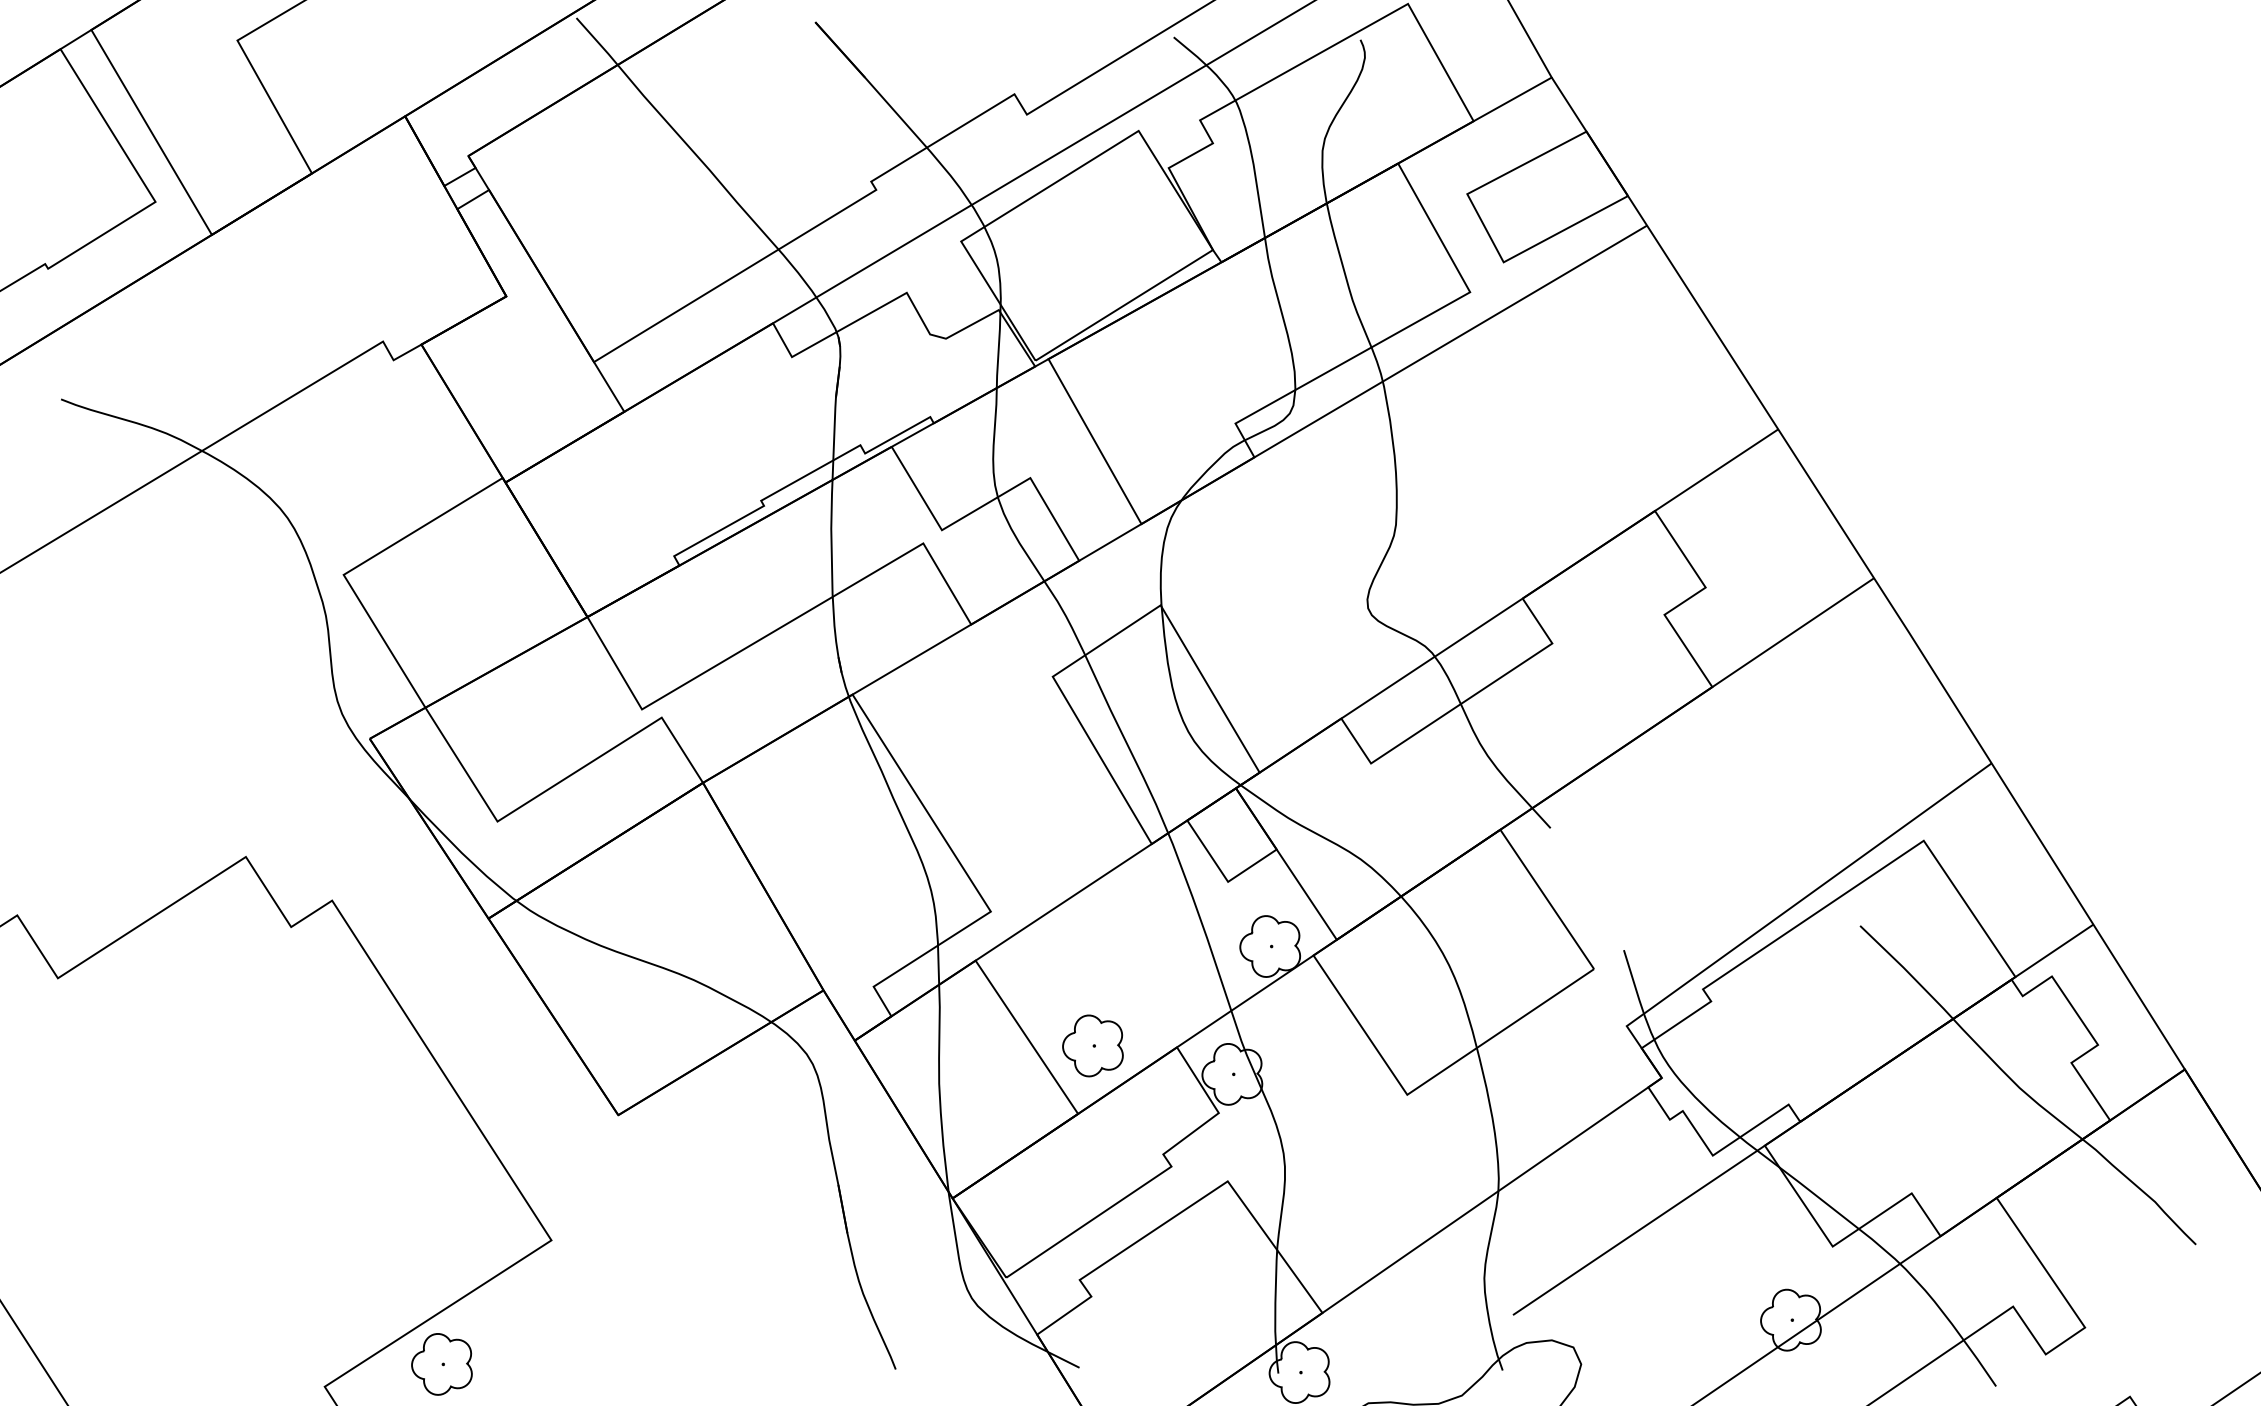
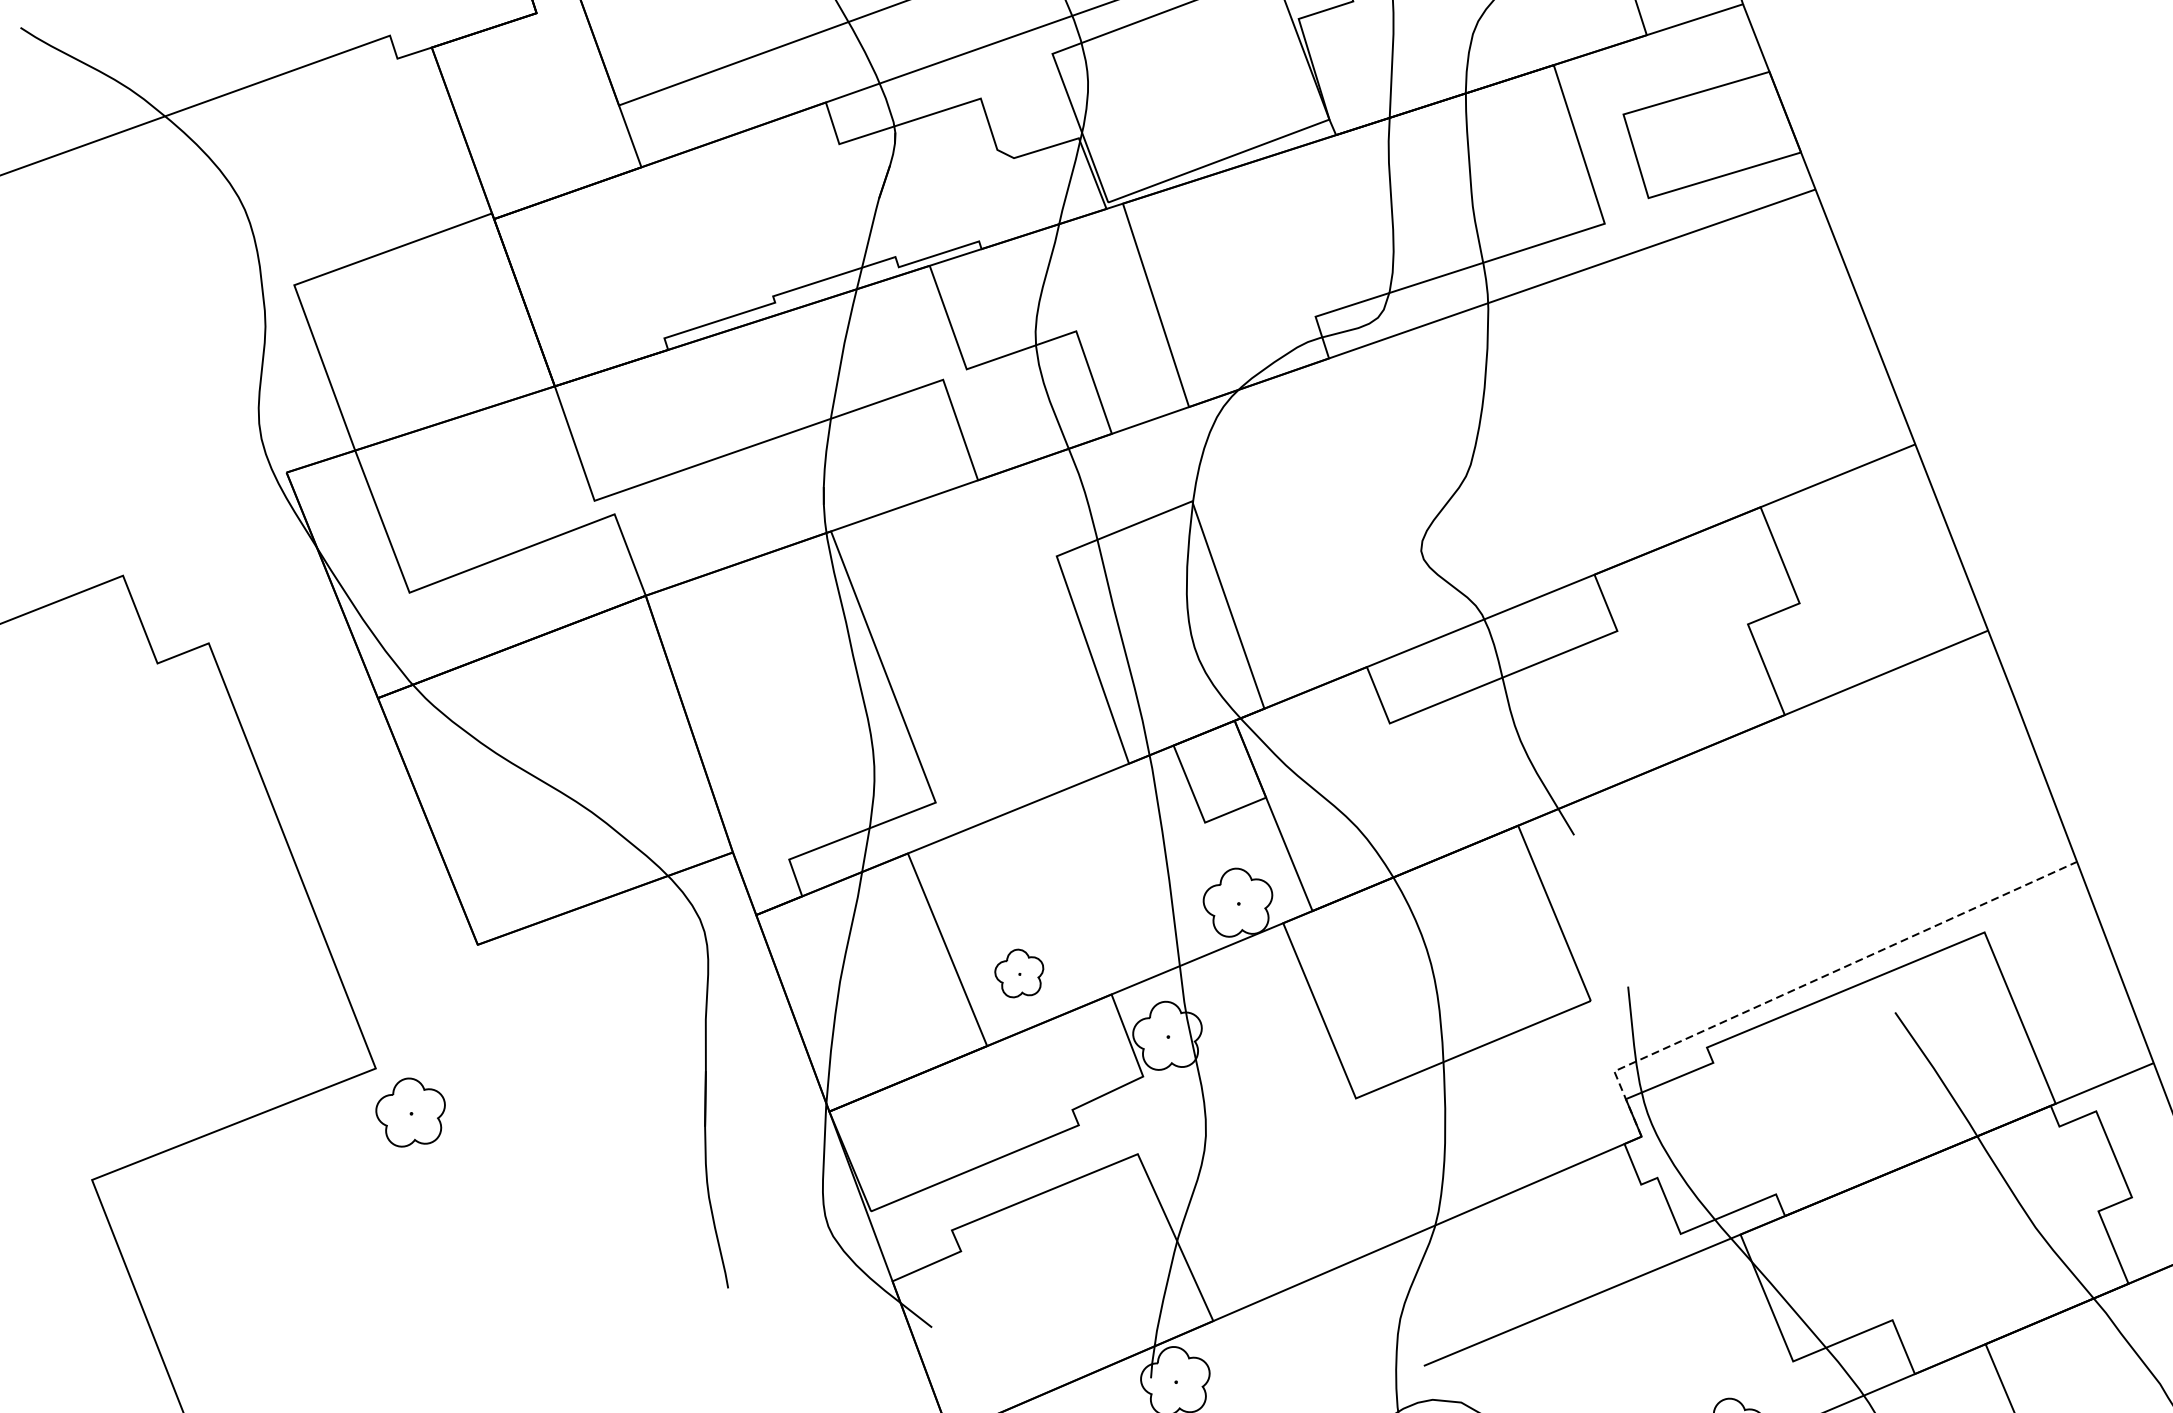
line: (1783, 913) -> (1813, 981), solid -> dashed
part: (1092, 1045) -> (1018, 973), size x0.7
part: (441, 1364) -> (409, 1113), moved

